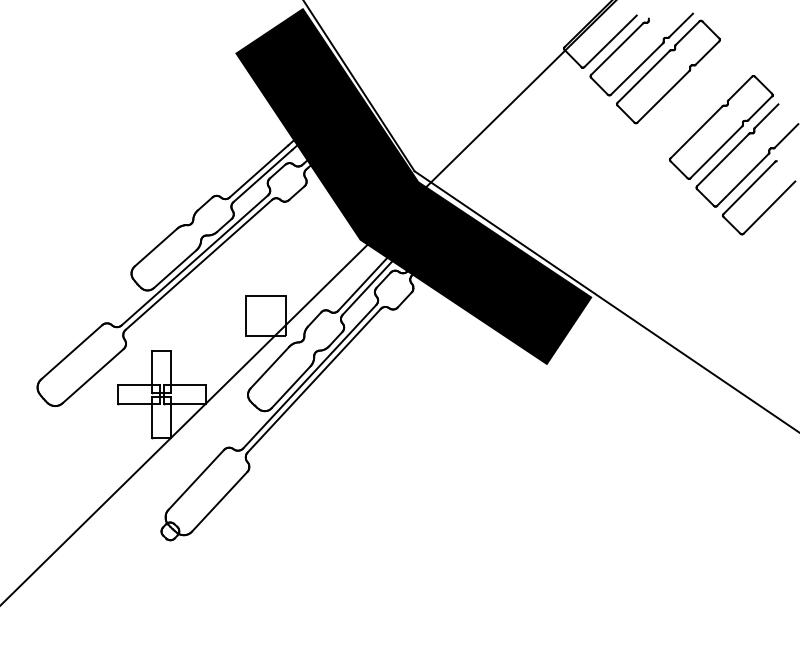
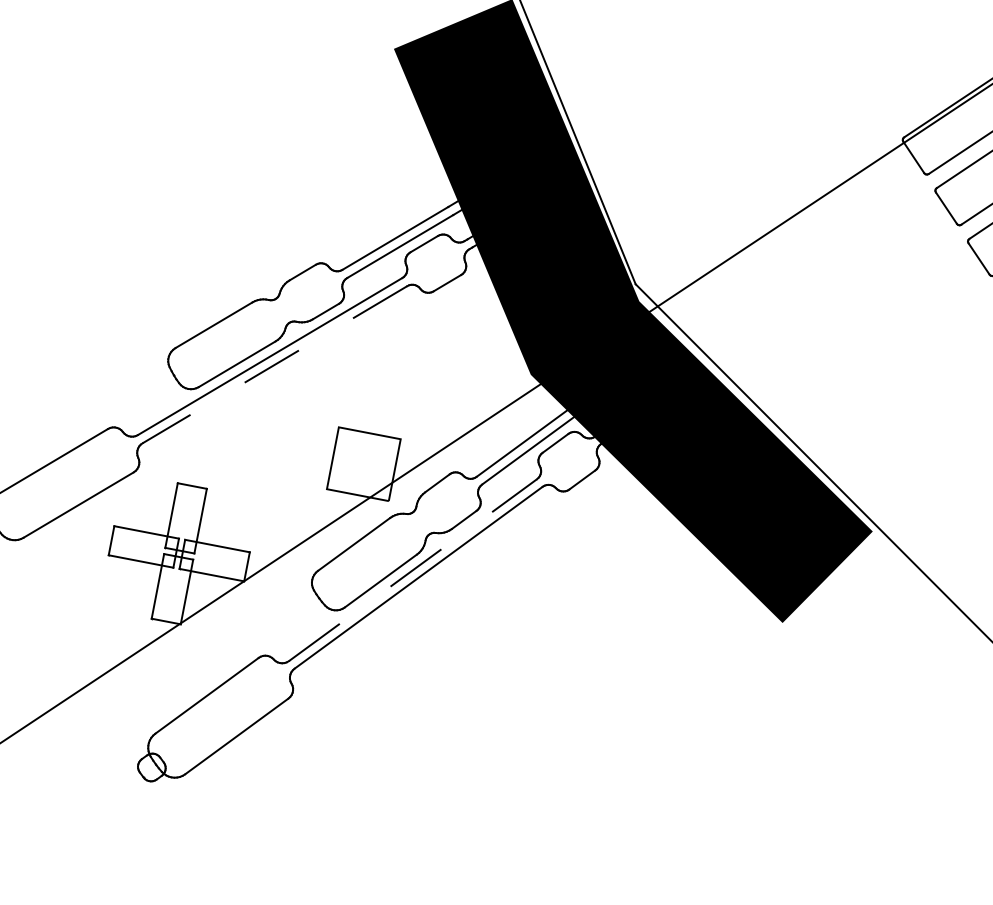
line: (198, 264) -> (274, 363), solid -> dashed
line: (309, 376) -> (412, 569), solid -> dashed

